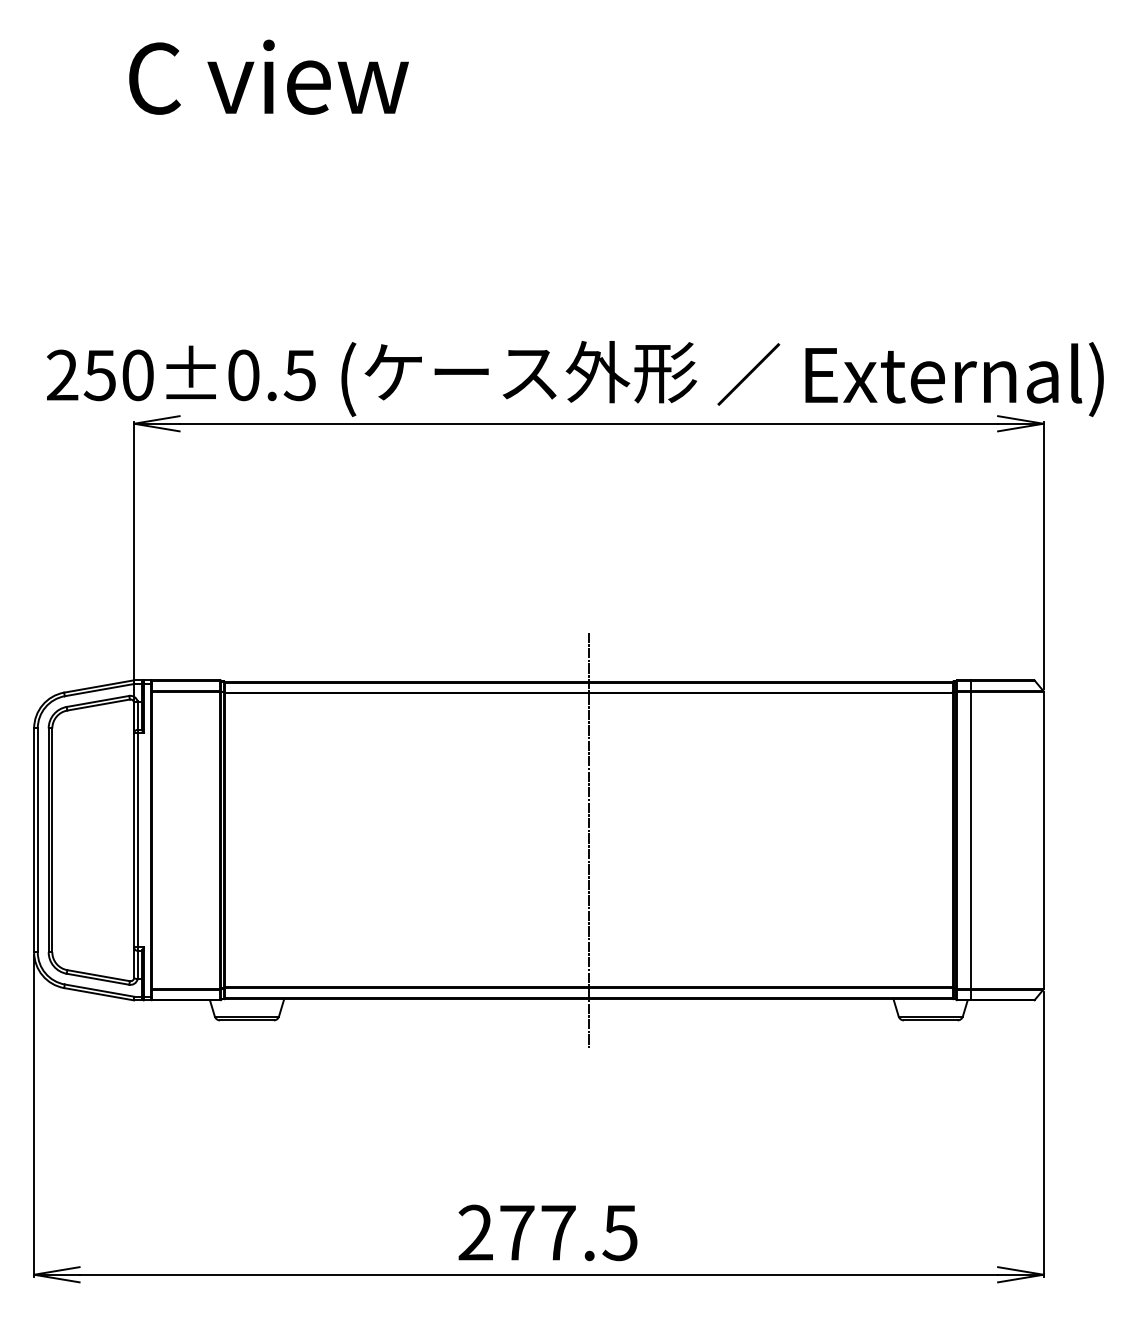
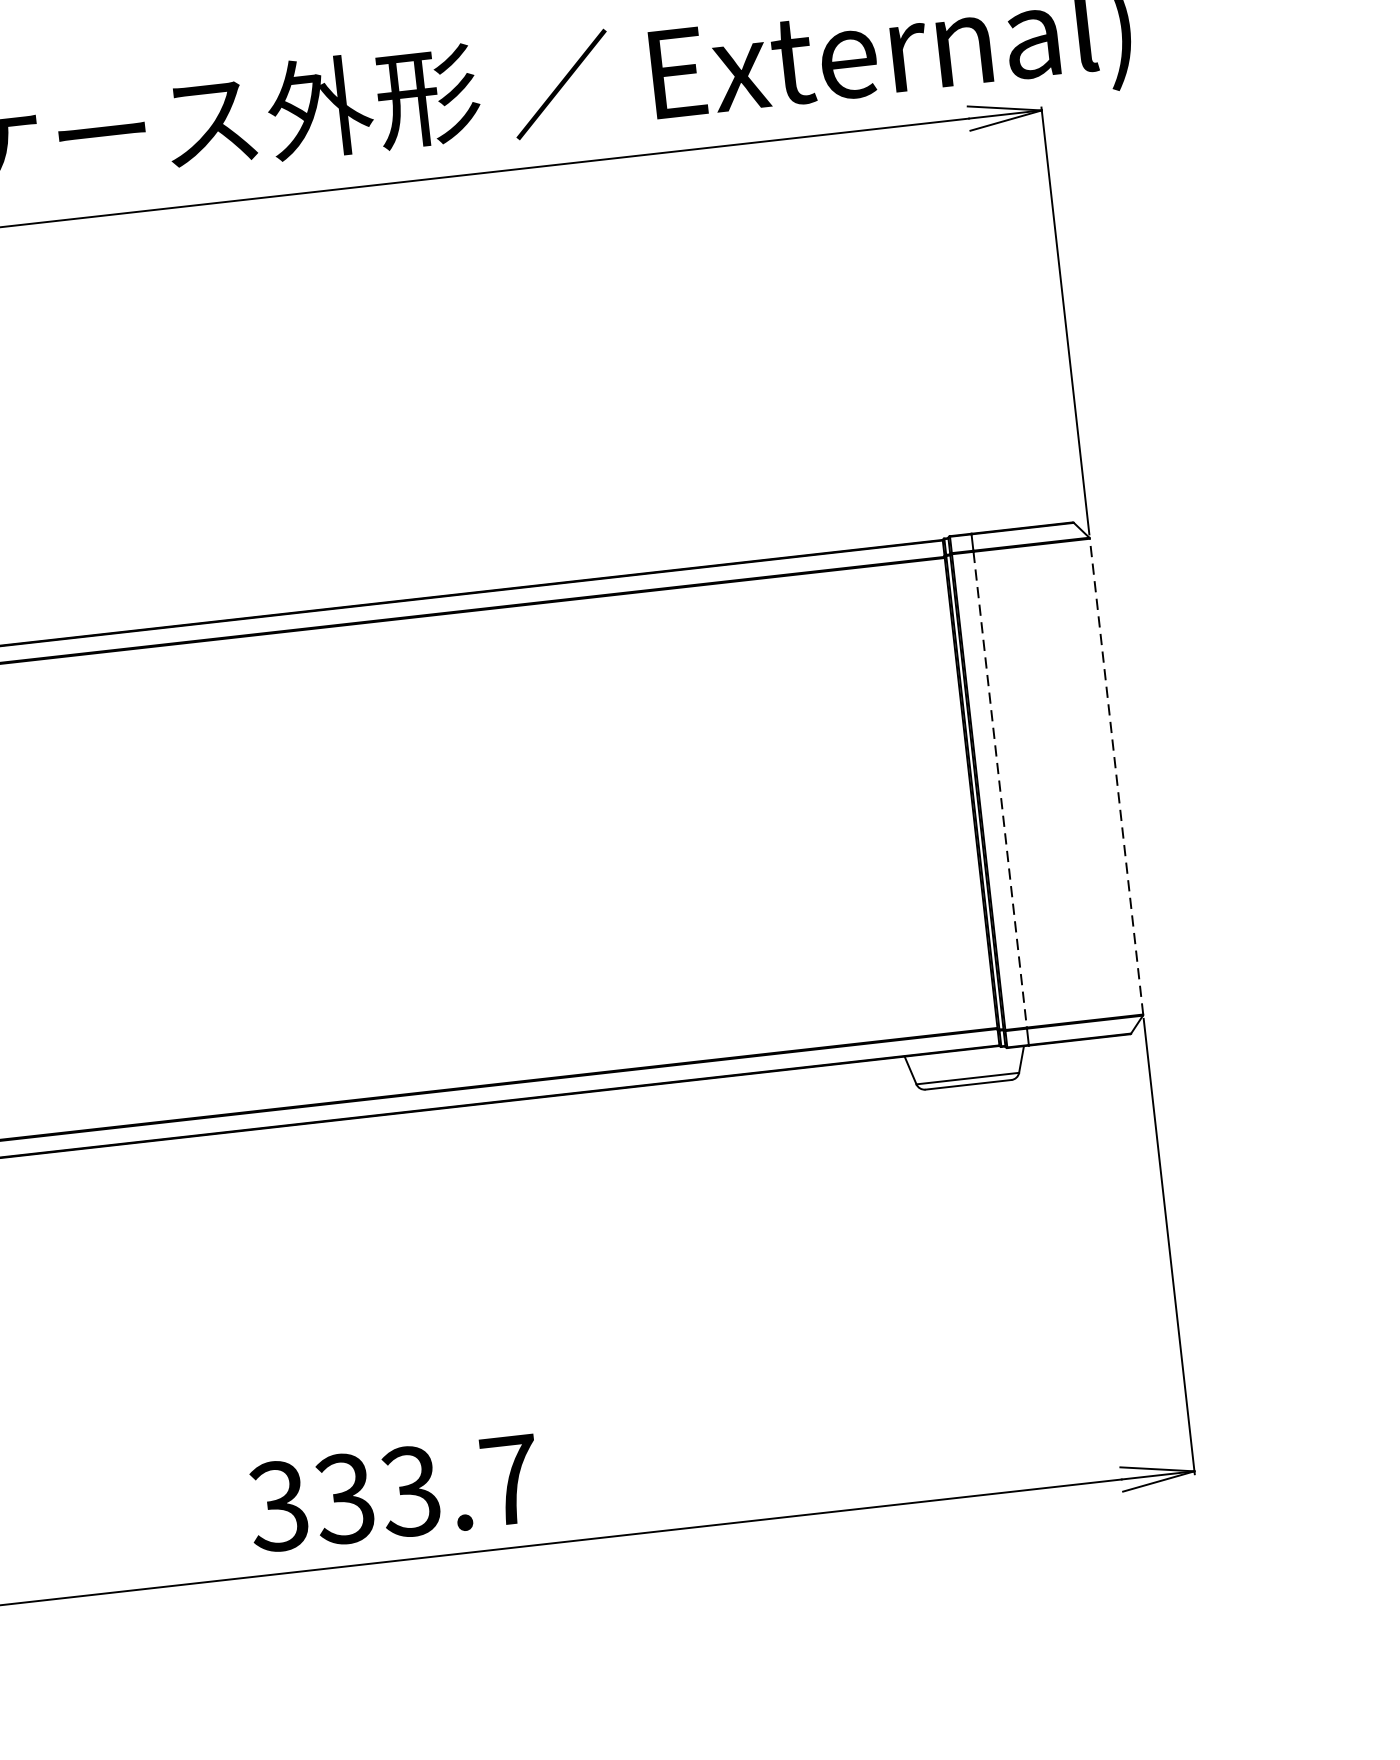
line: (588, 840) -> (388, 858), removed
line: (970, 840) -> (999, 789), solid -> dashed
line: (1043, 840) -> (1116, 776), solid -> dashed
text: (547, 1232) -> (393, 1492), 277.5 -> 333.7

